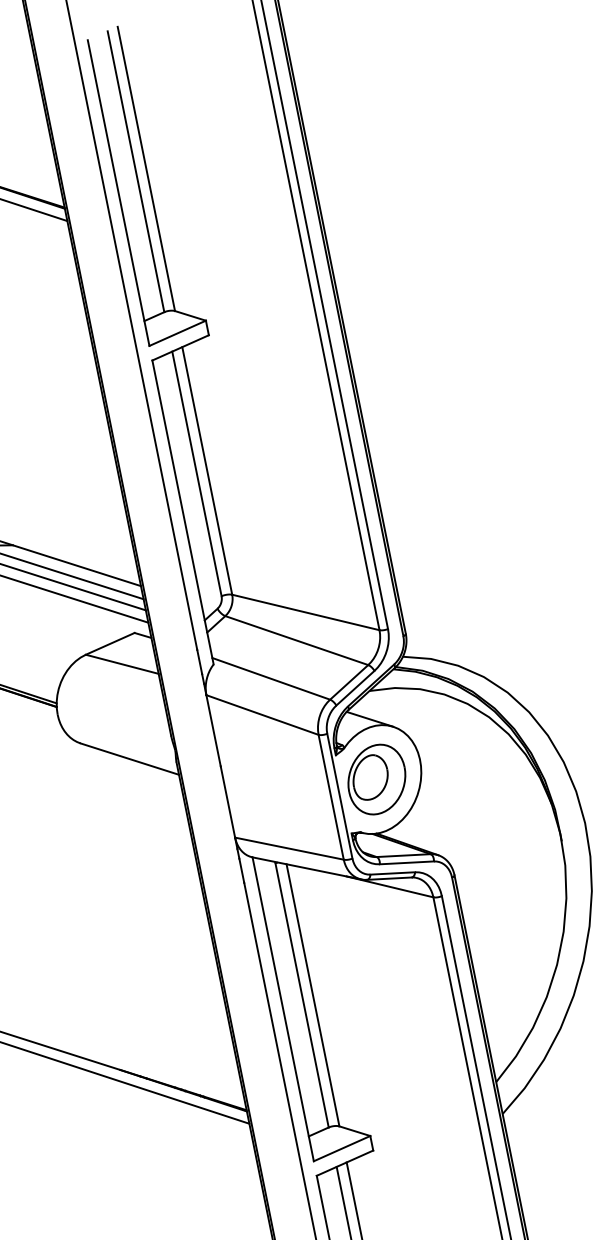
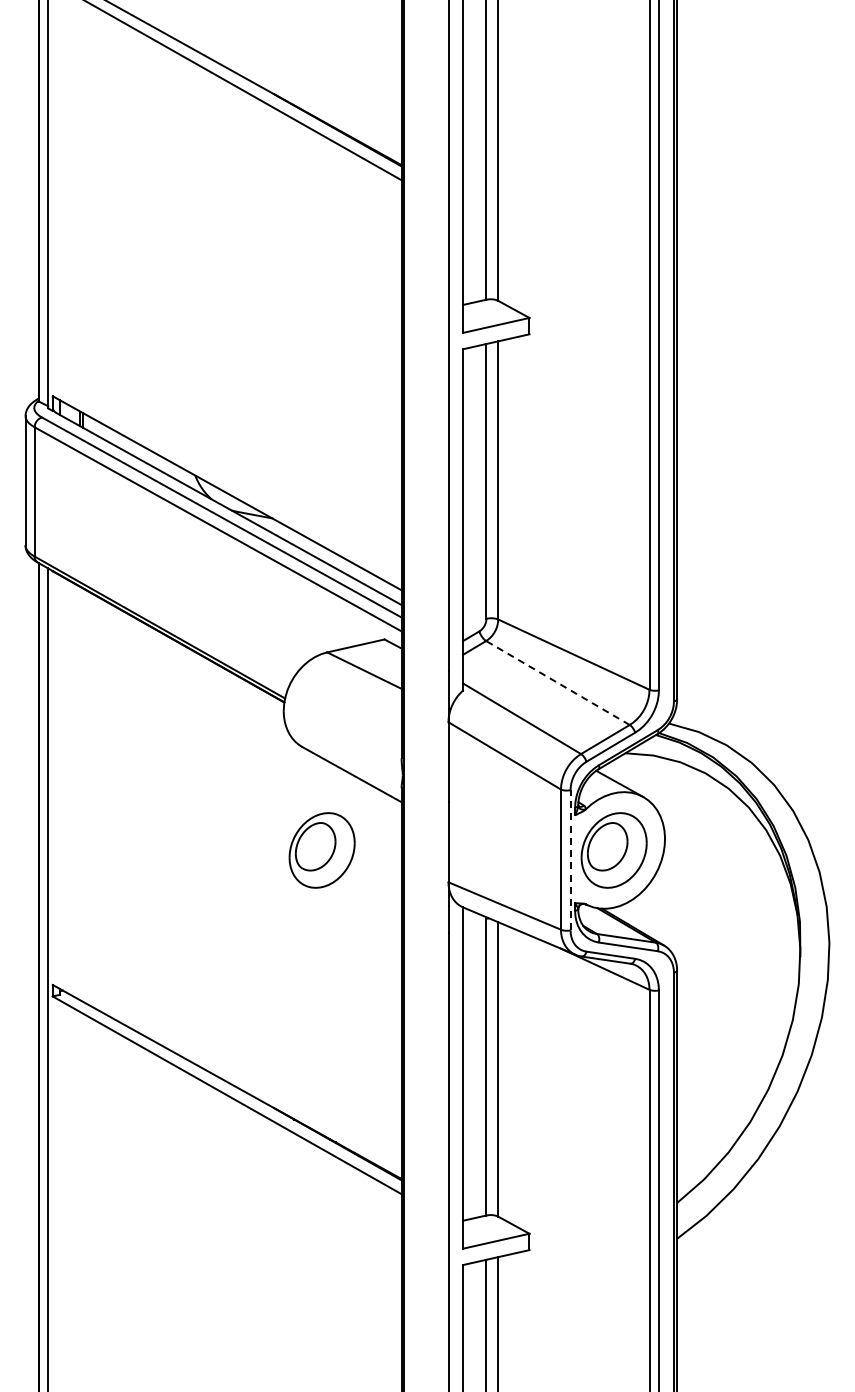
line: (296, 640) -> (557, 682), solid -> dashed
line: (339, 795) -> (570, 859), solid -> dashed
part: (116, 832) -> (321, 850), added

